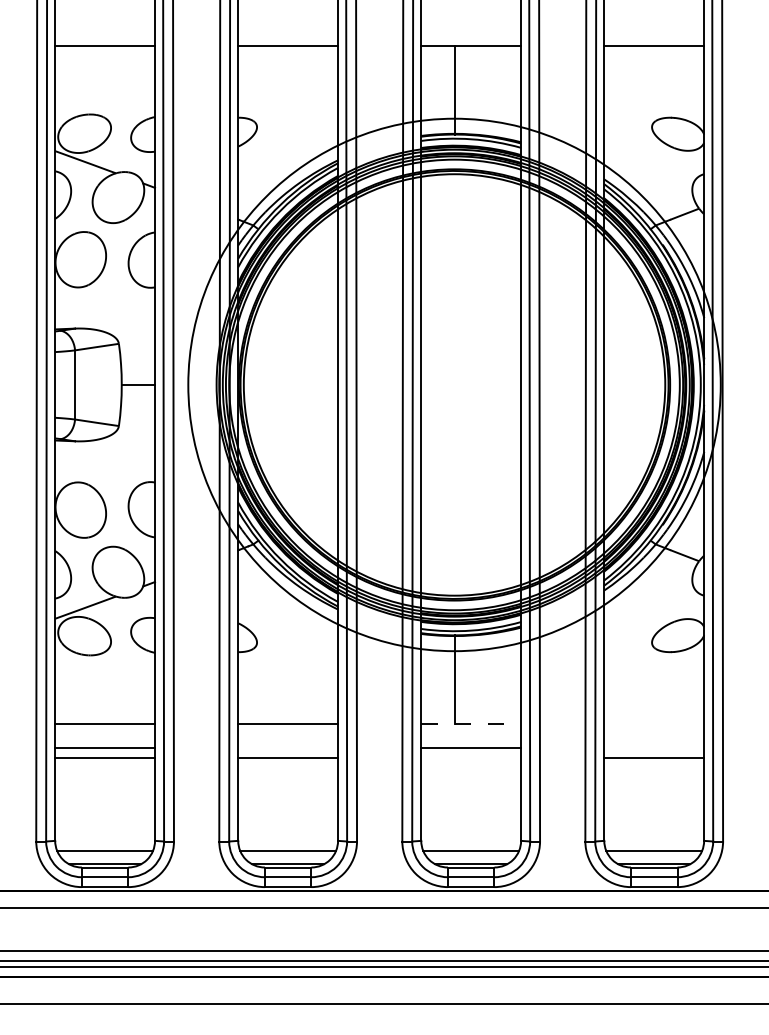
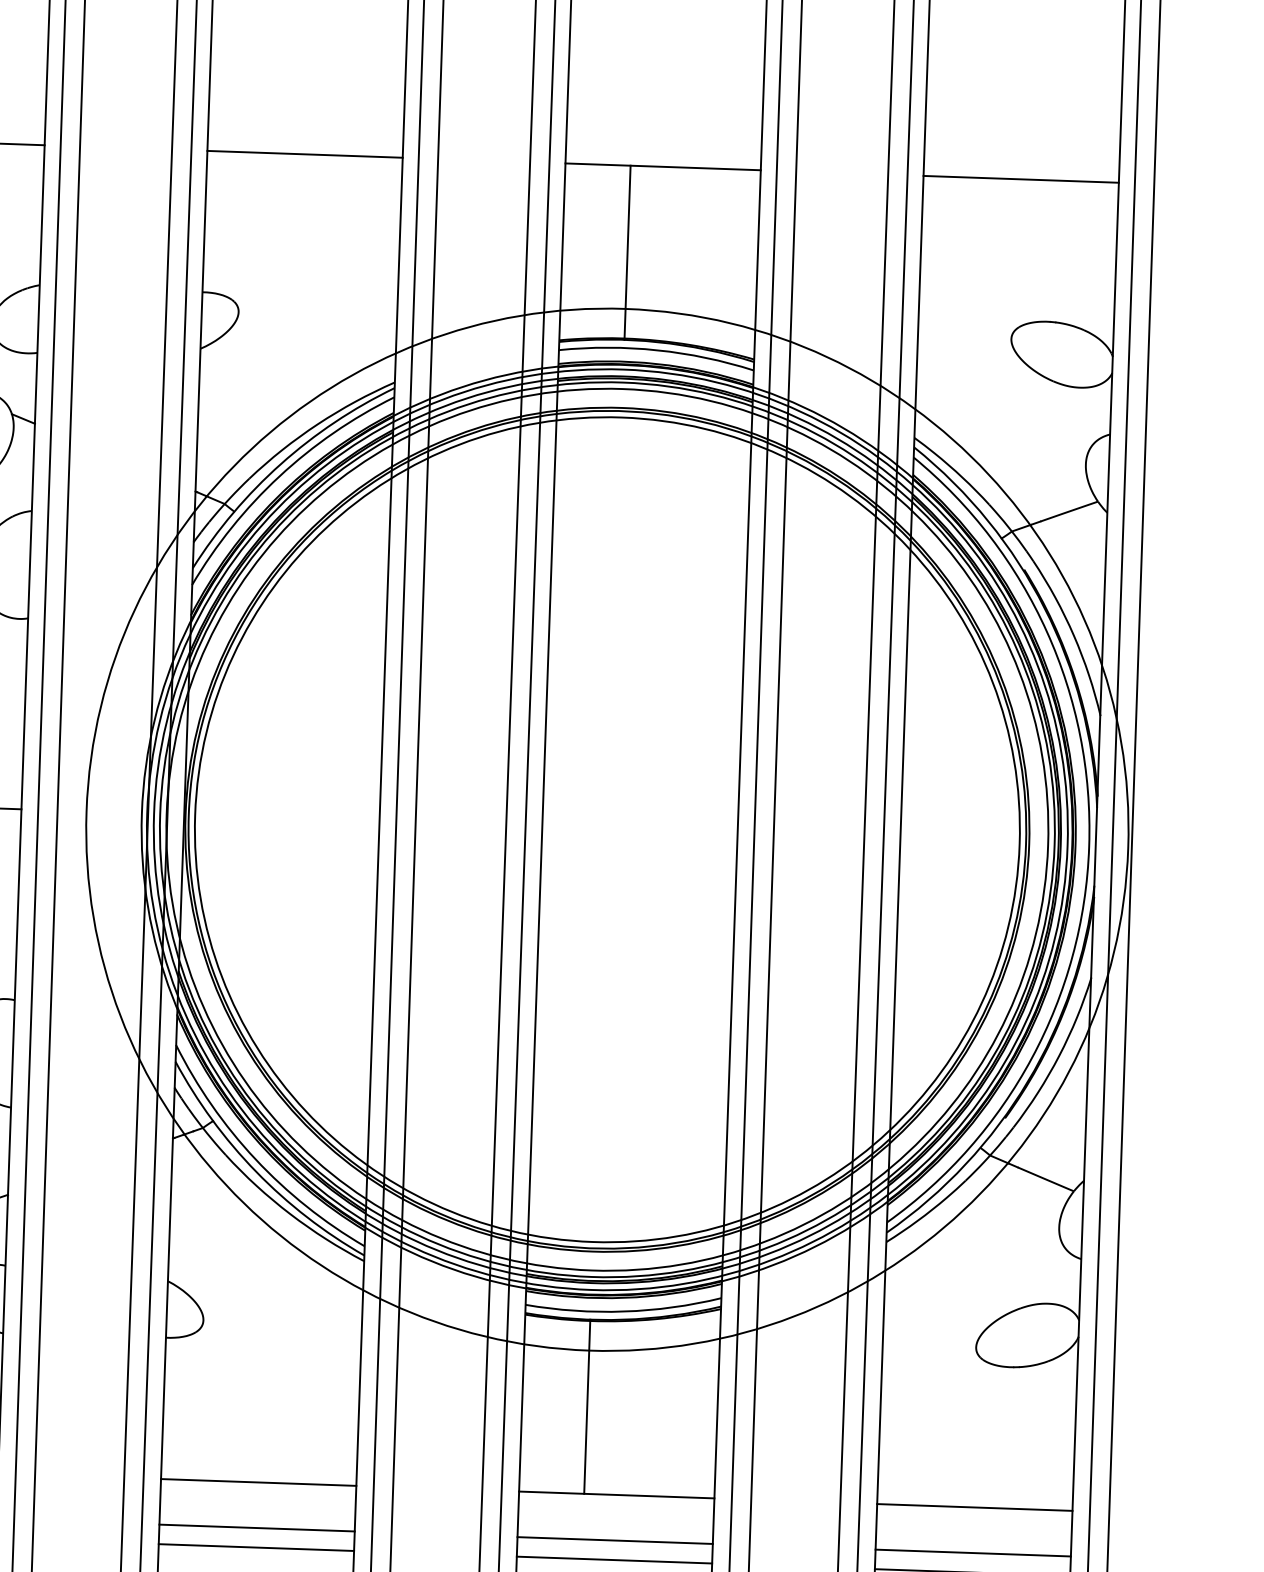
line: (471, 724) -> (617, 1495), dashed -> solid
line: (654, 724) -> (975, 1507), added
line: (288, 747) -> (257, 1527), added
line: (654, 747) -> (973, 1552), added
line: (471, 757) -> (615, 1559), added

